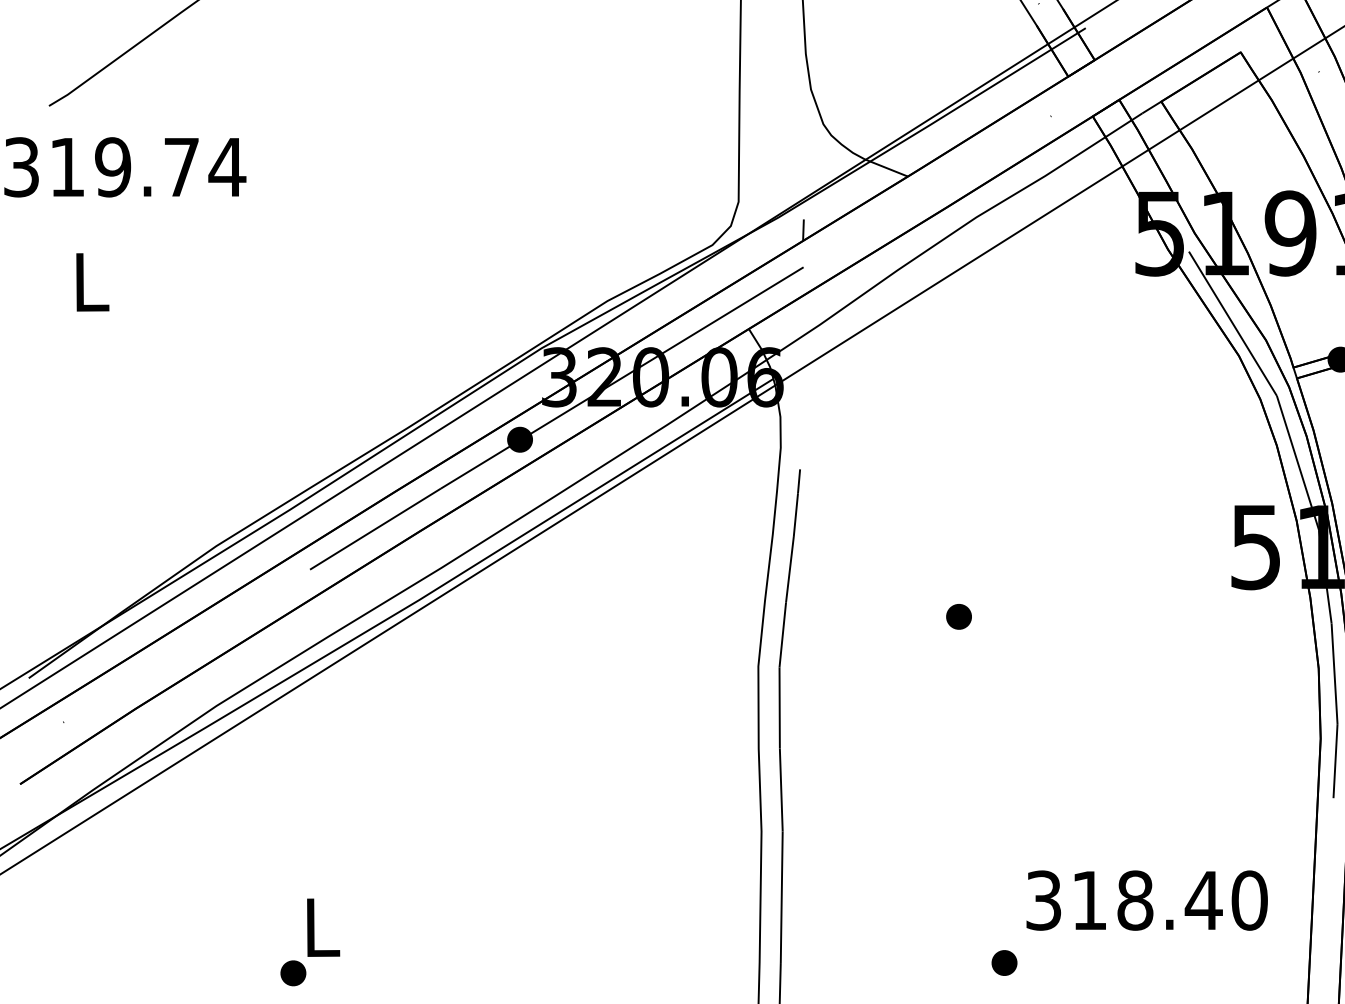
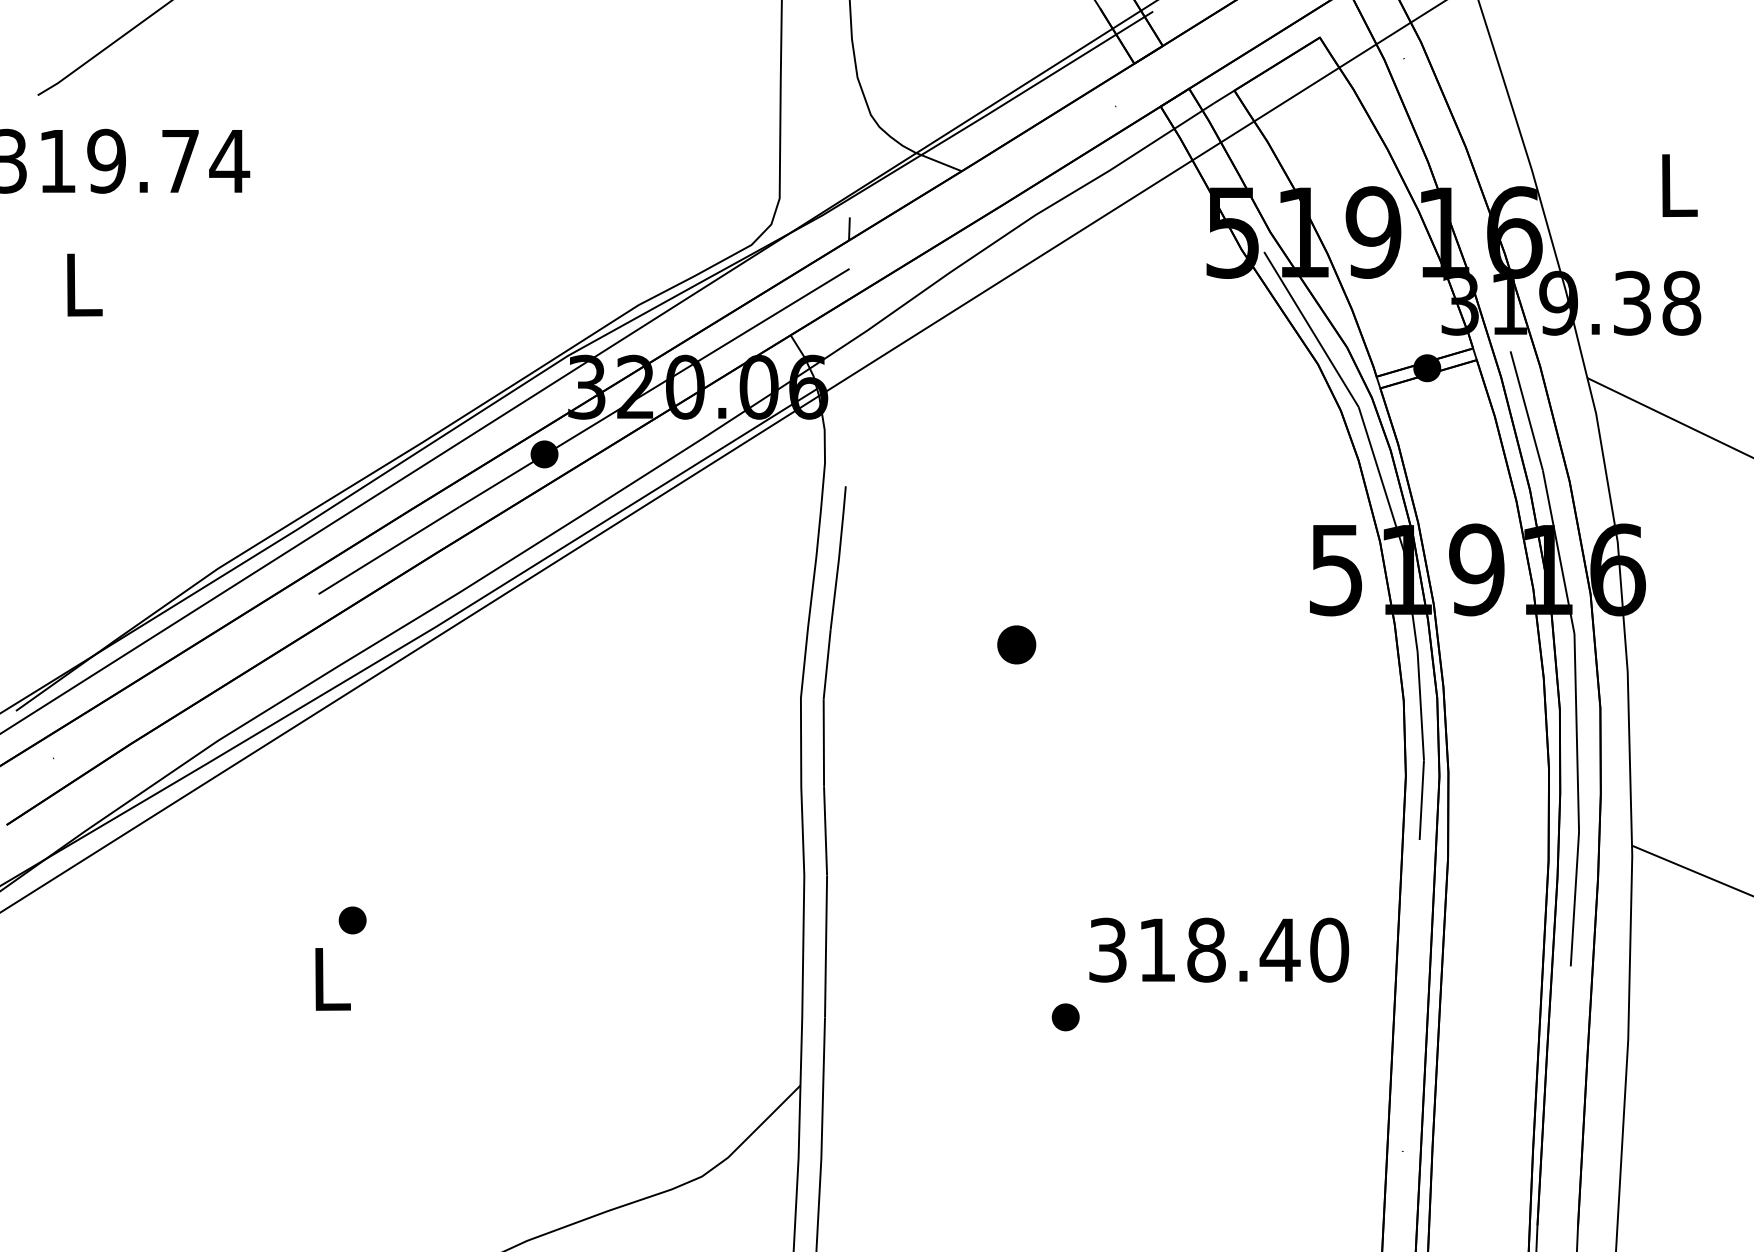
part: (958, 616) -> (1016, 644), size x1.4
part: (293, 973) -> (352, 920), moved

